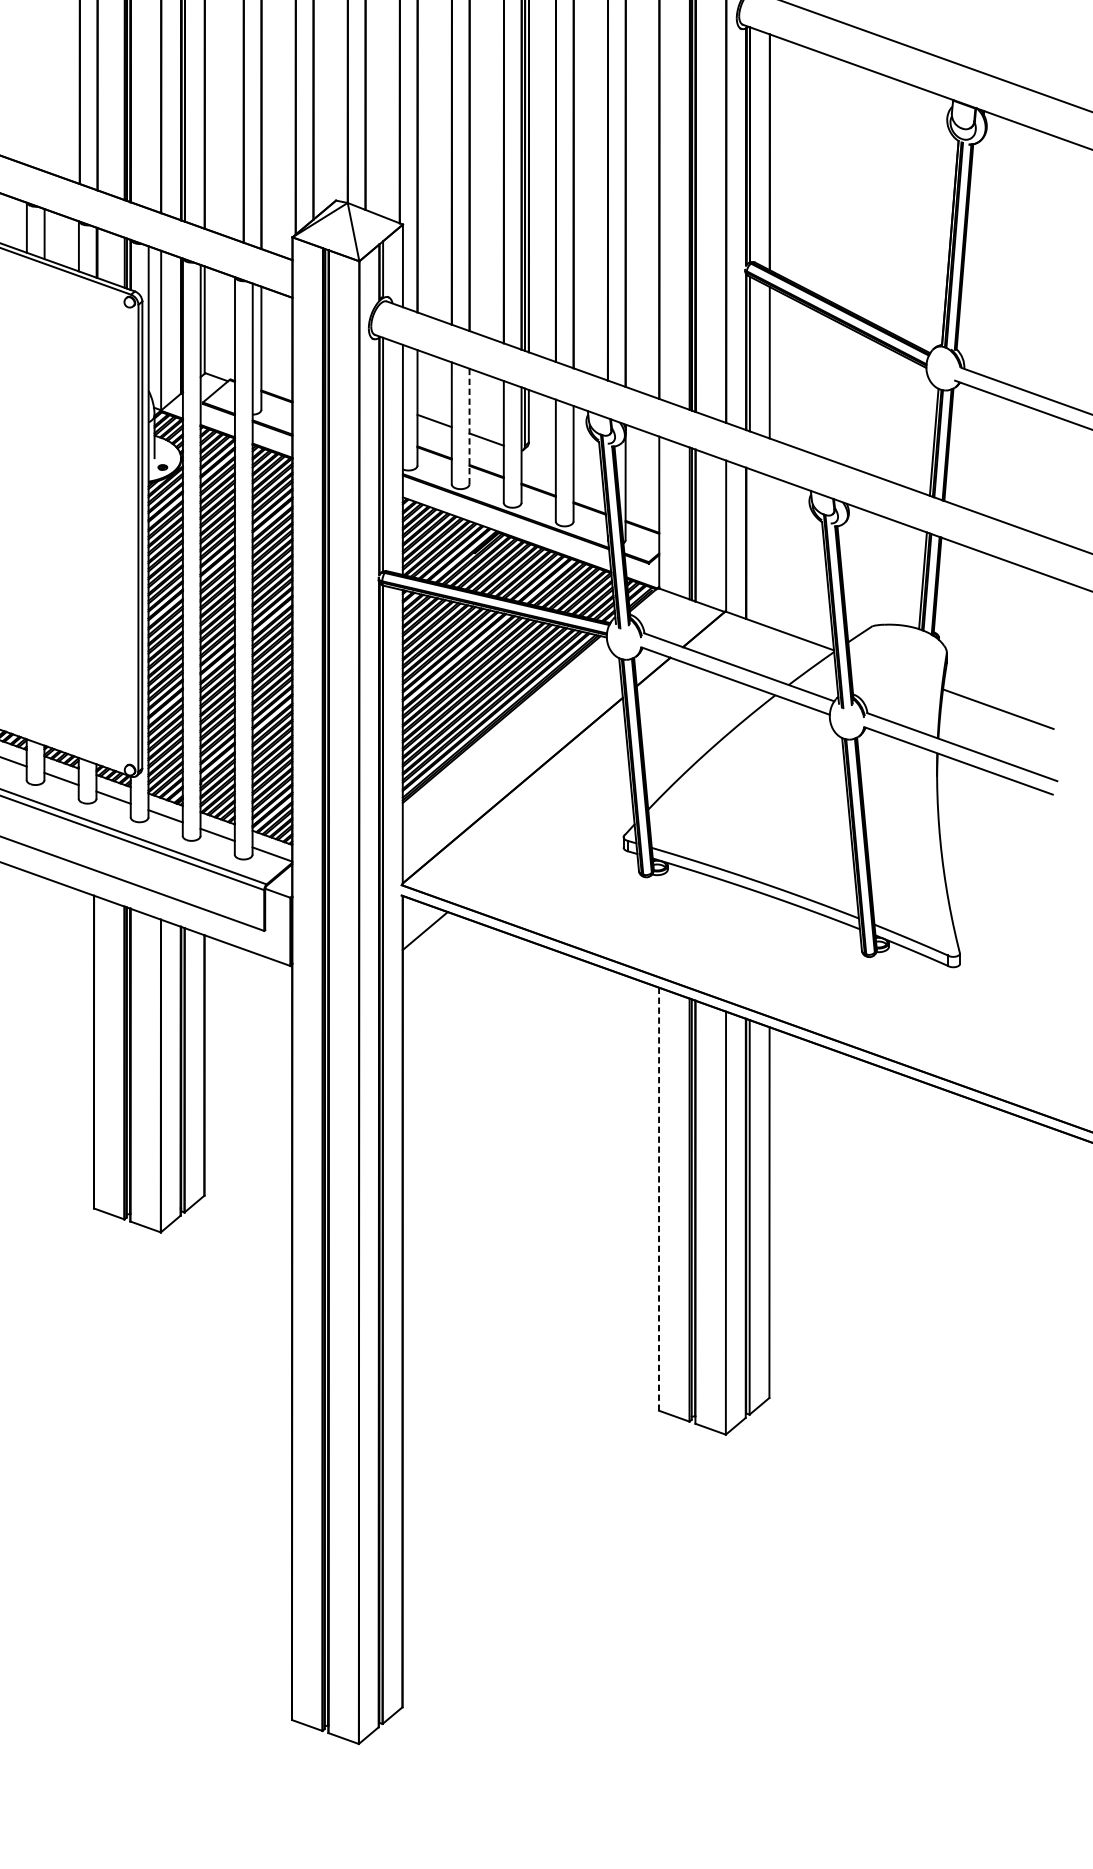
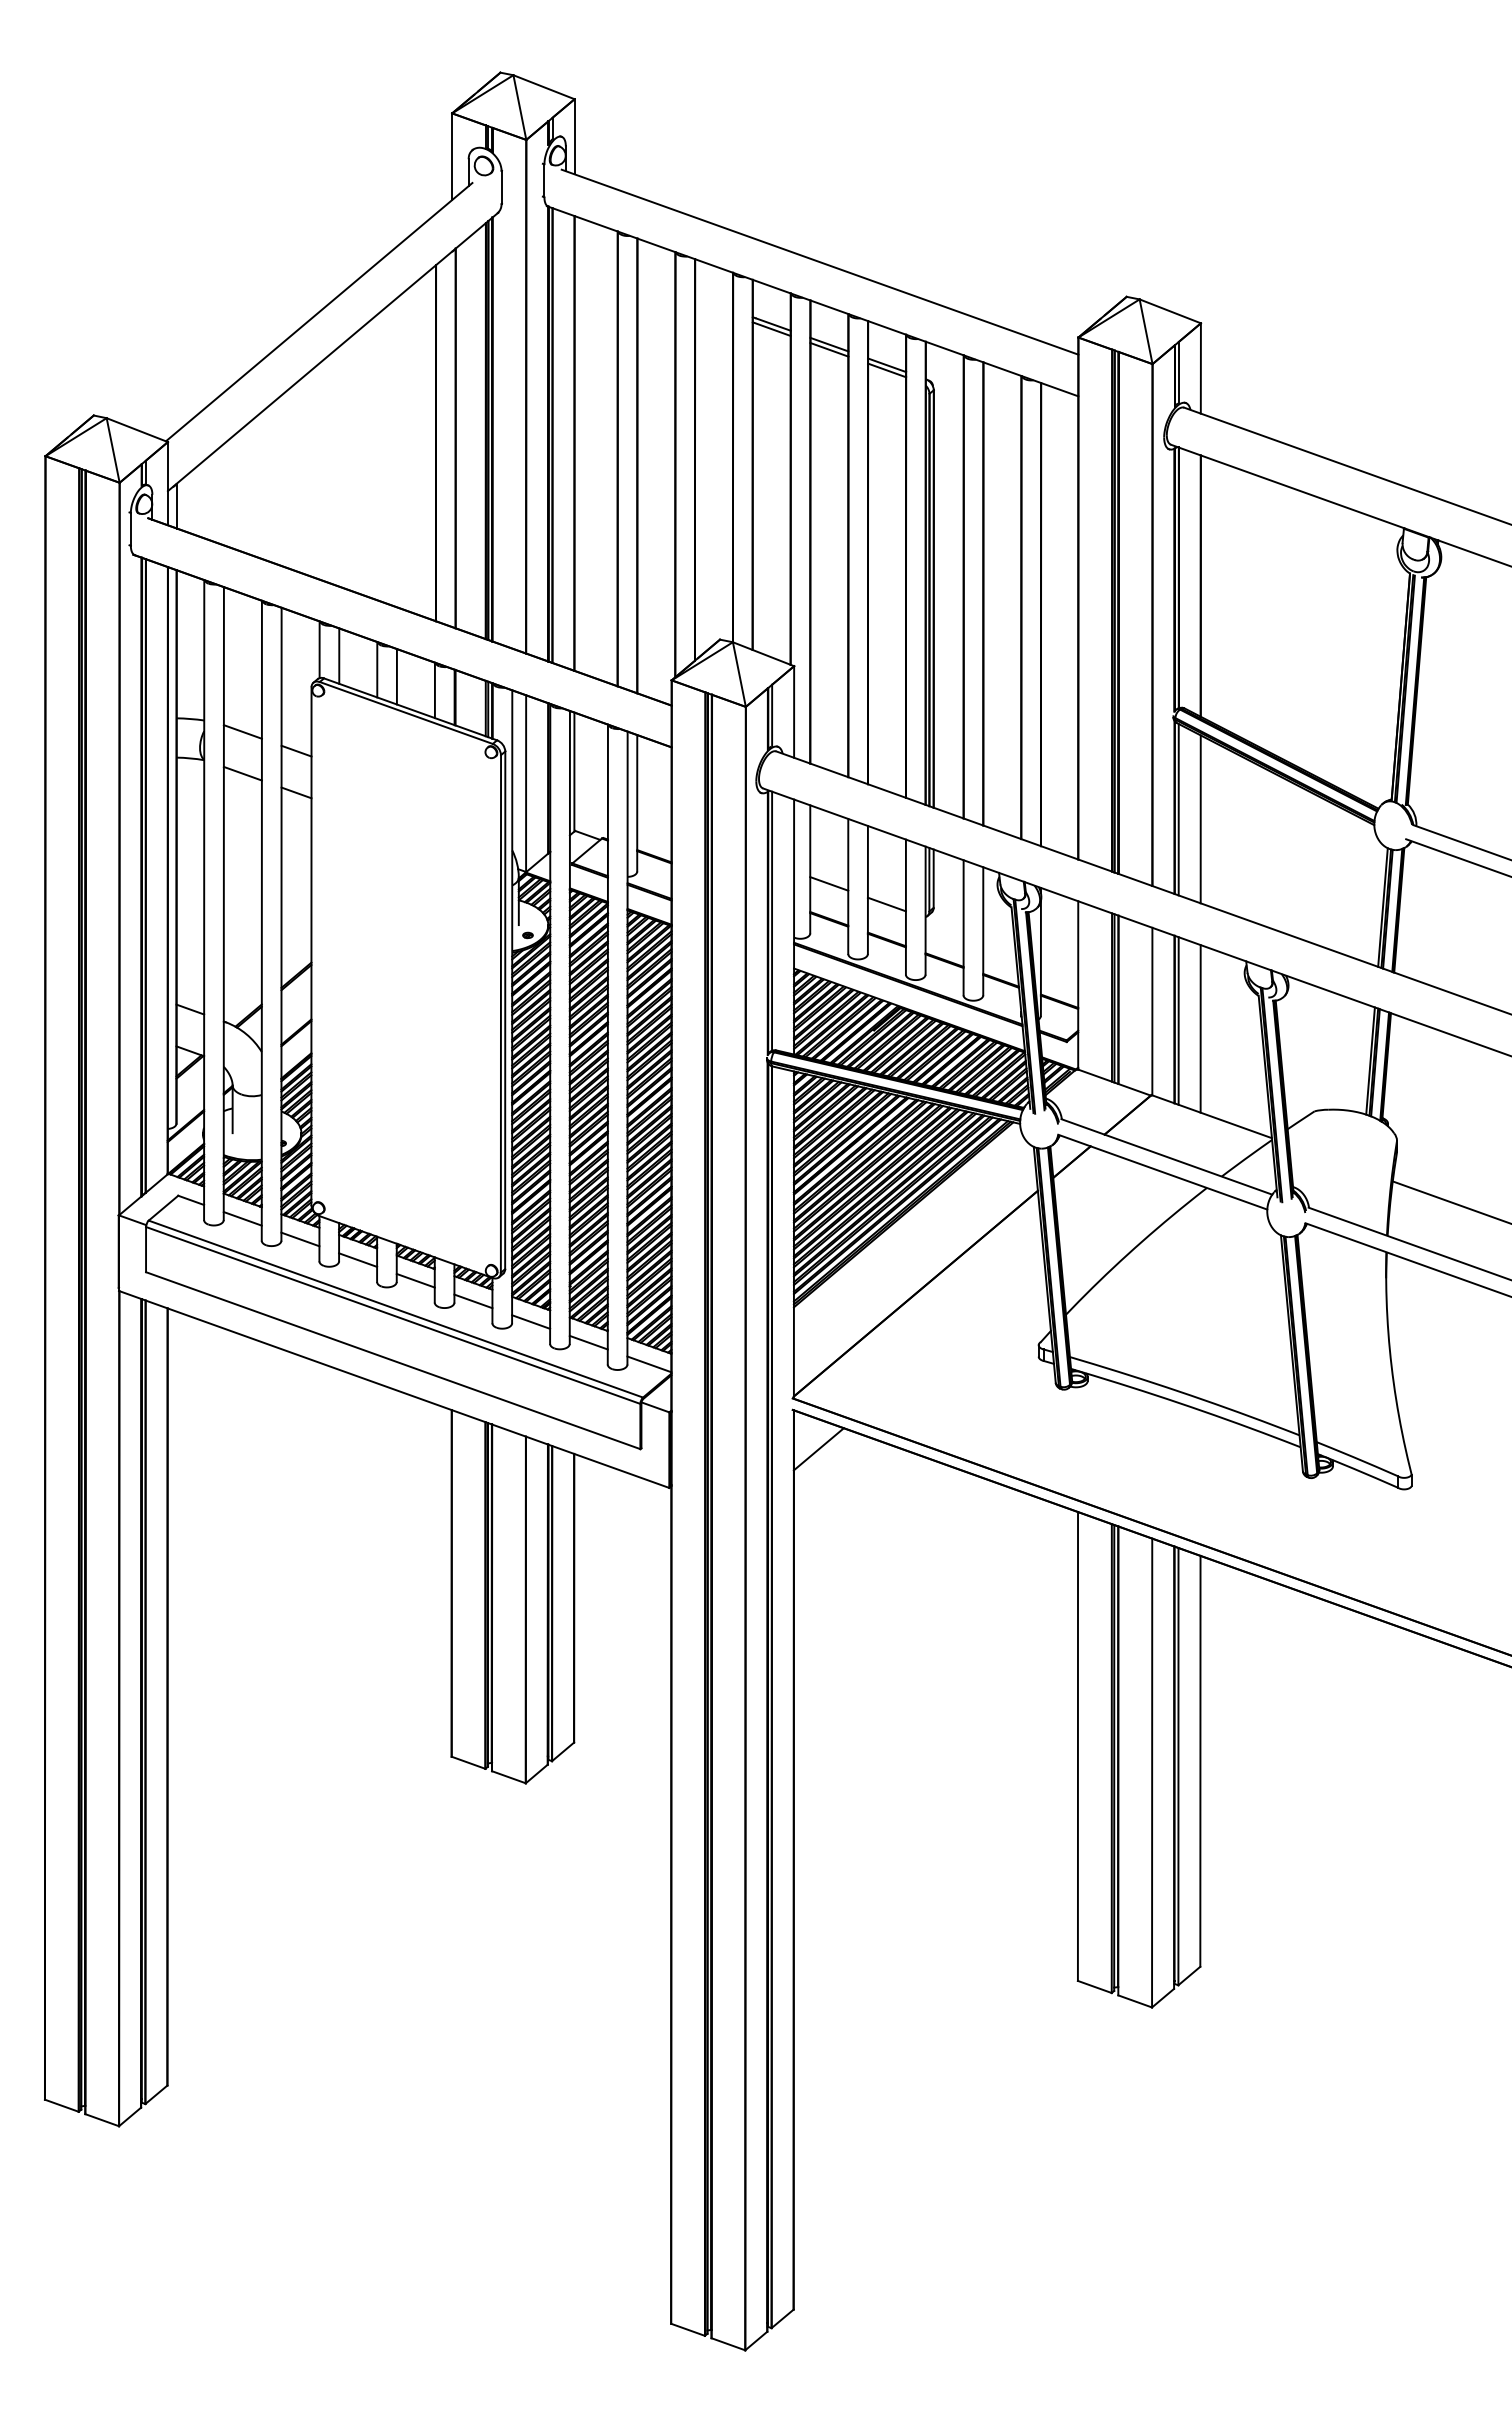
line: (469, 426) -> (867, 889), dashed -> solid
line: (749, 544) -> (1178, 1020), added
line: (769, 551) -> (1200, 1028), added
line: (658, 1199) -> (1077, 1746), dashed -> solid

